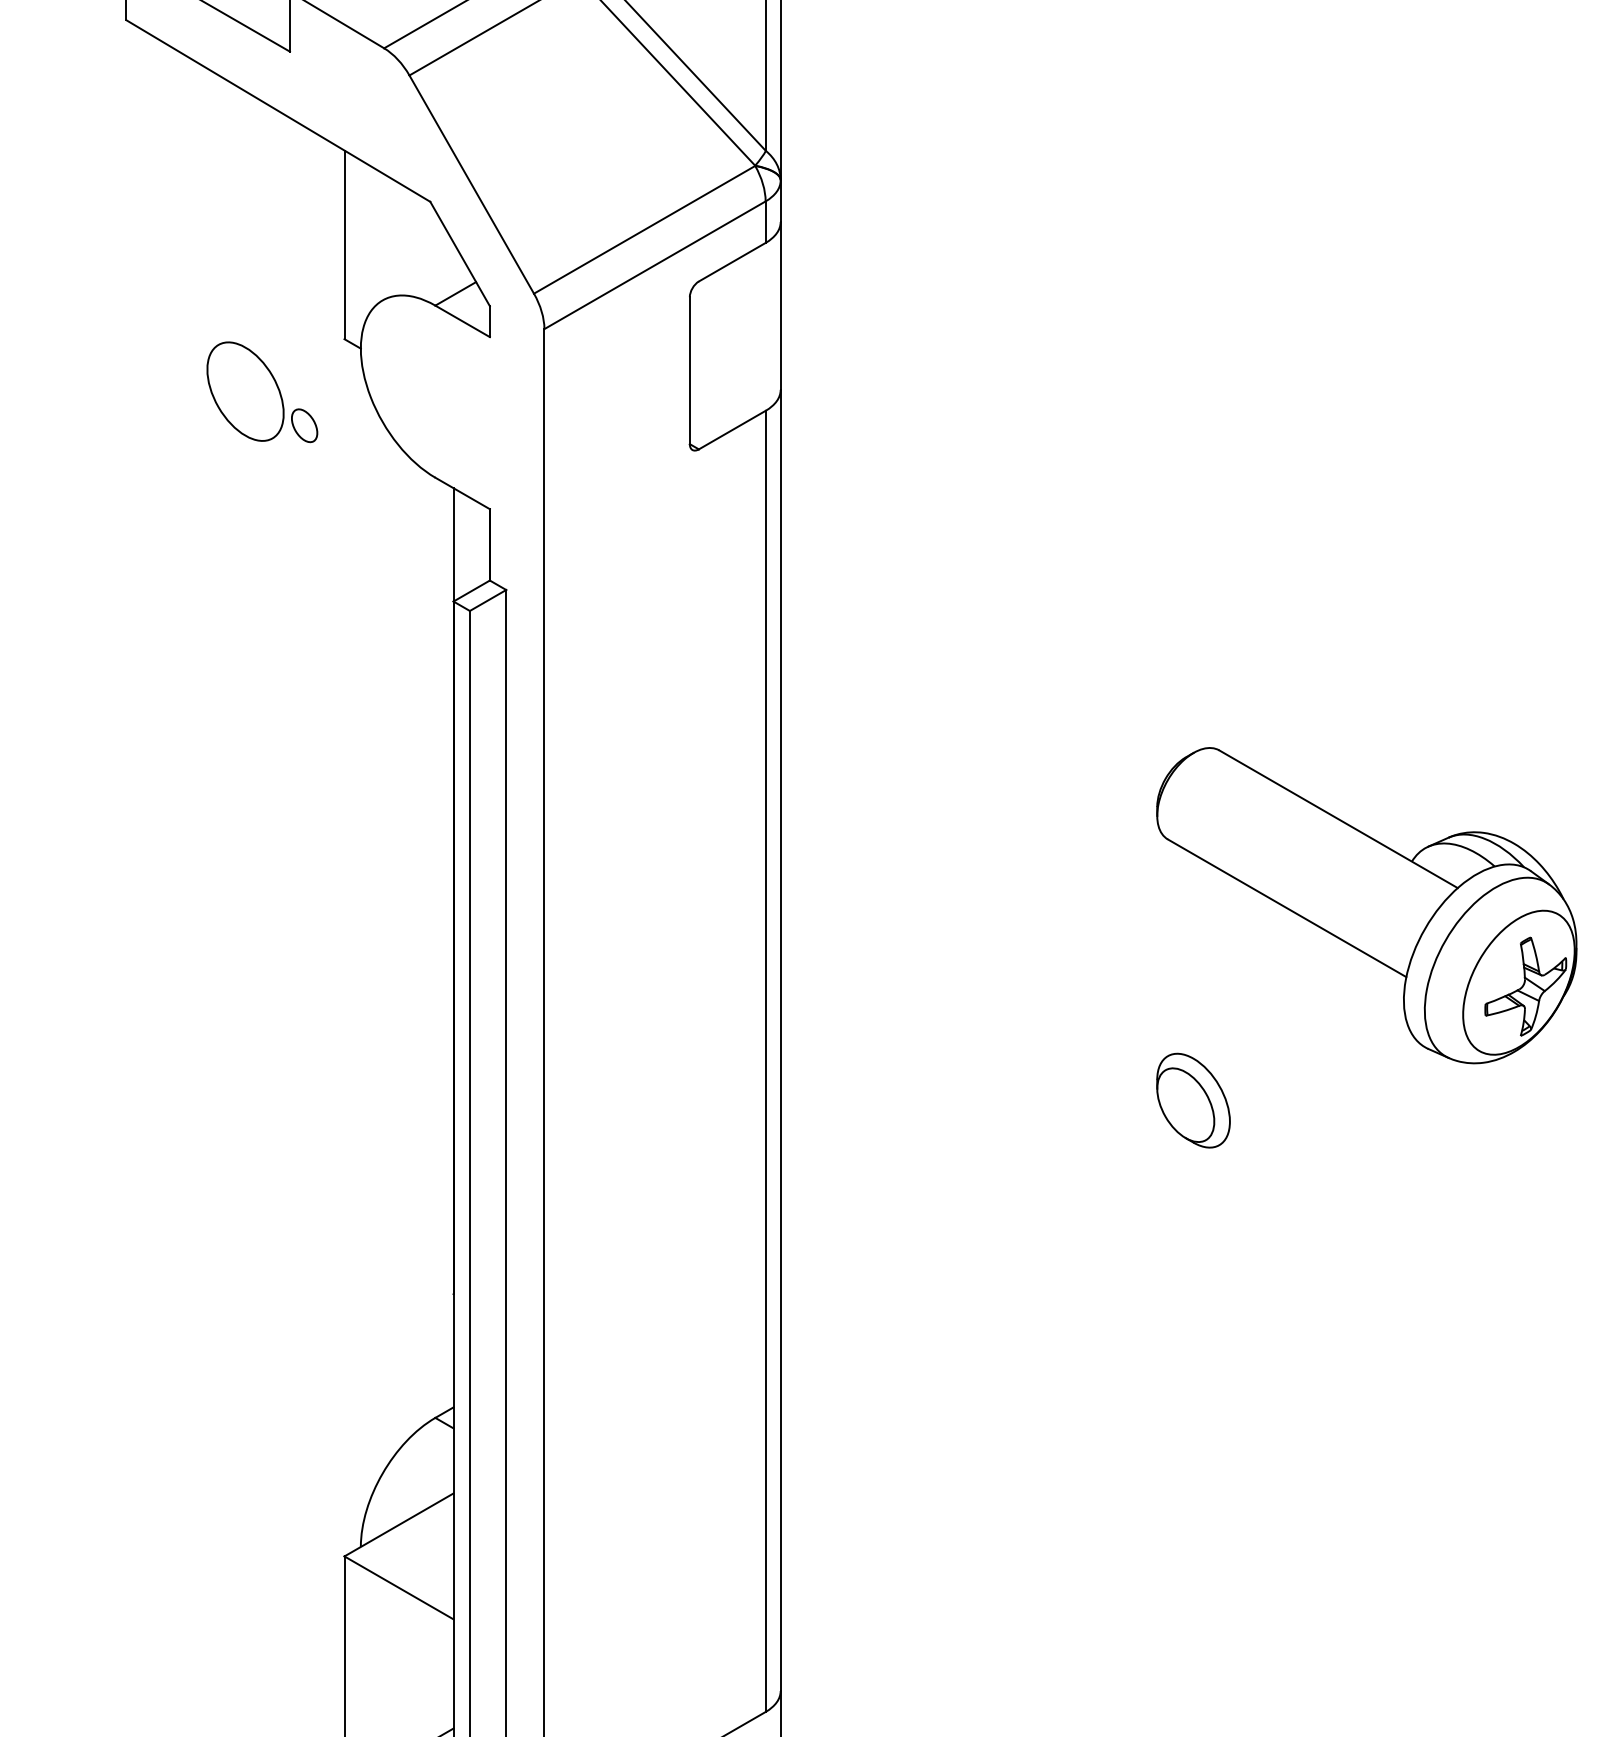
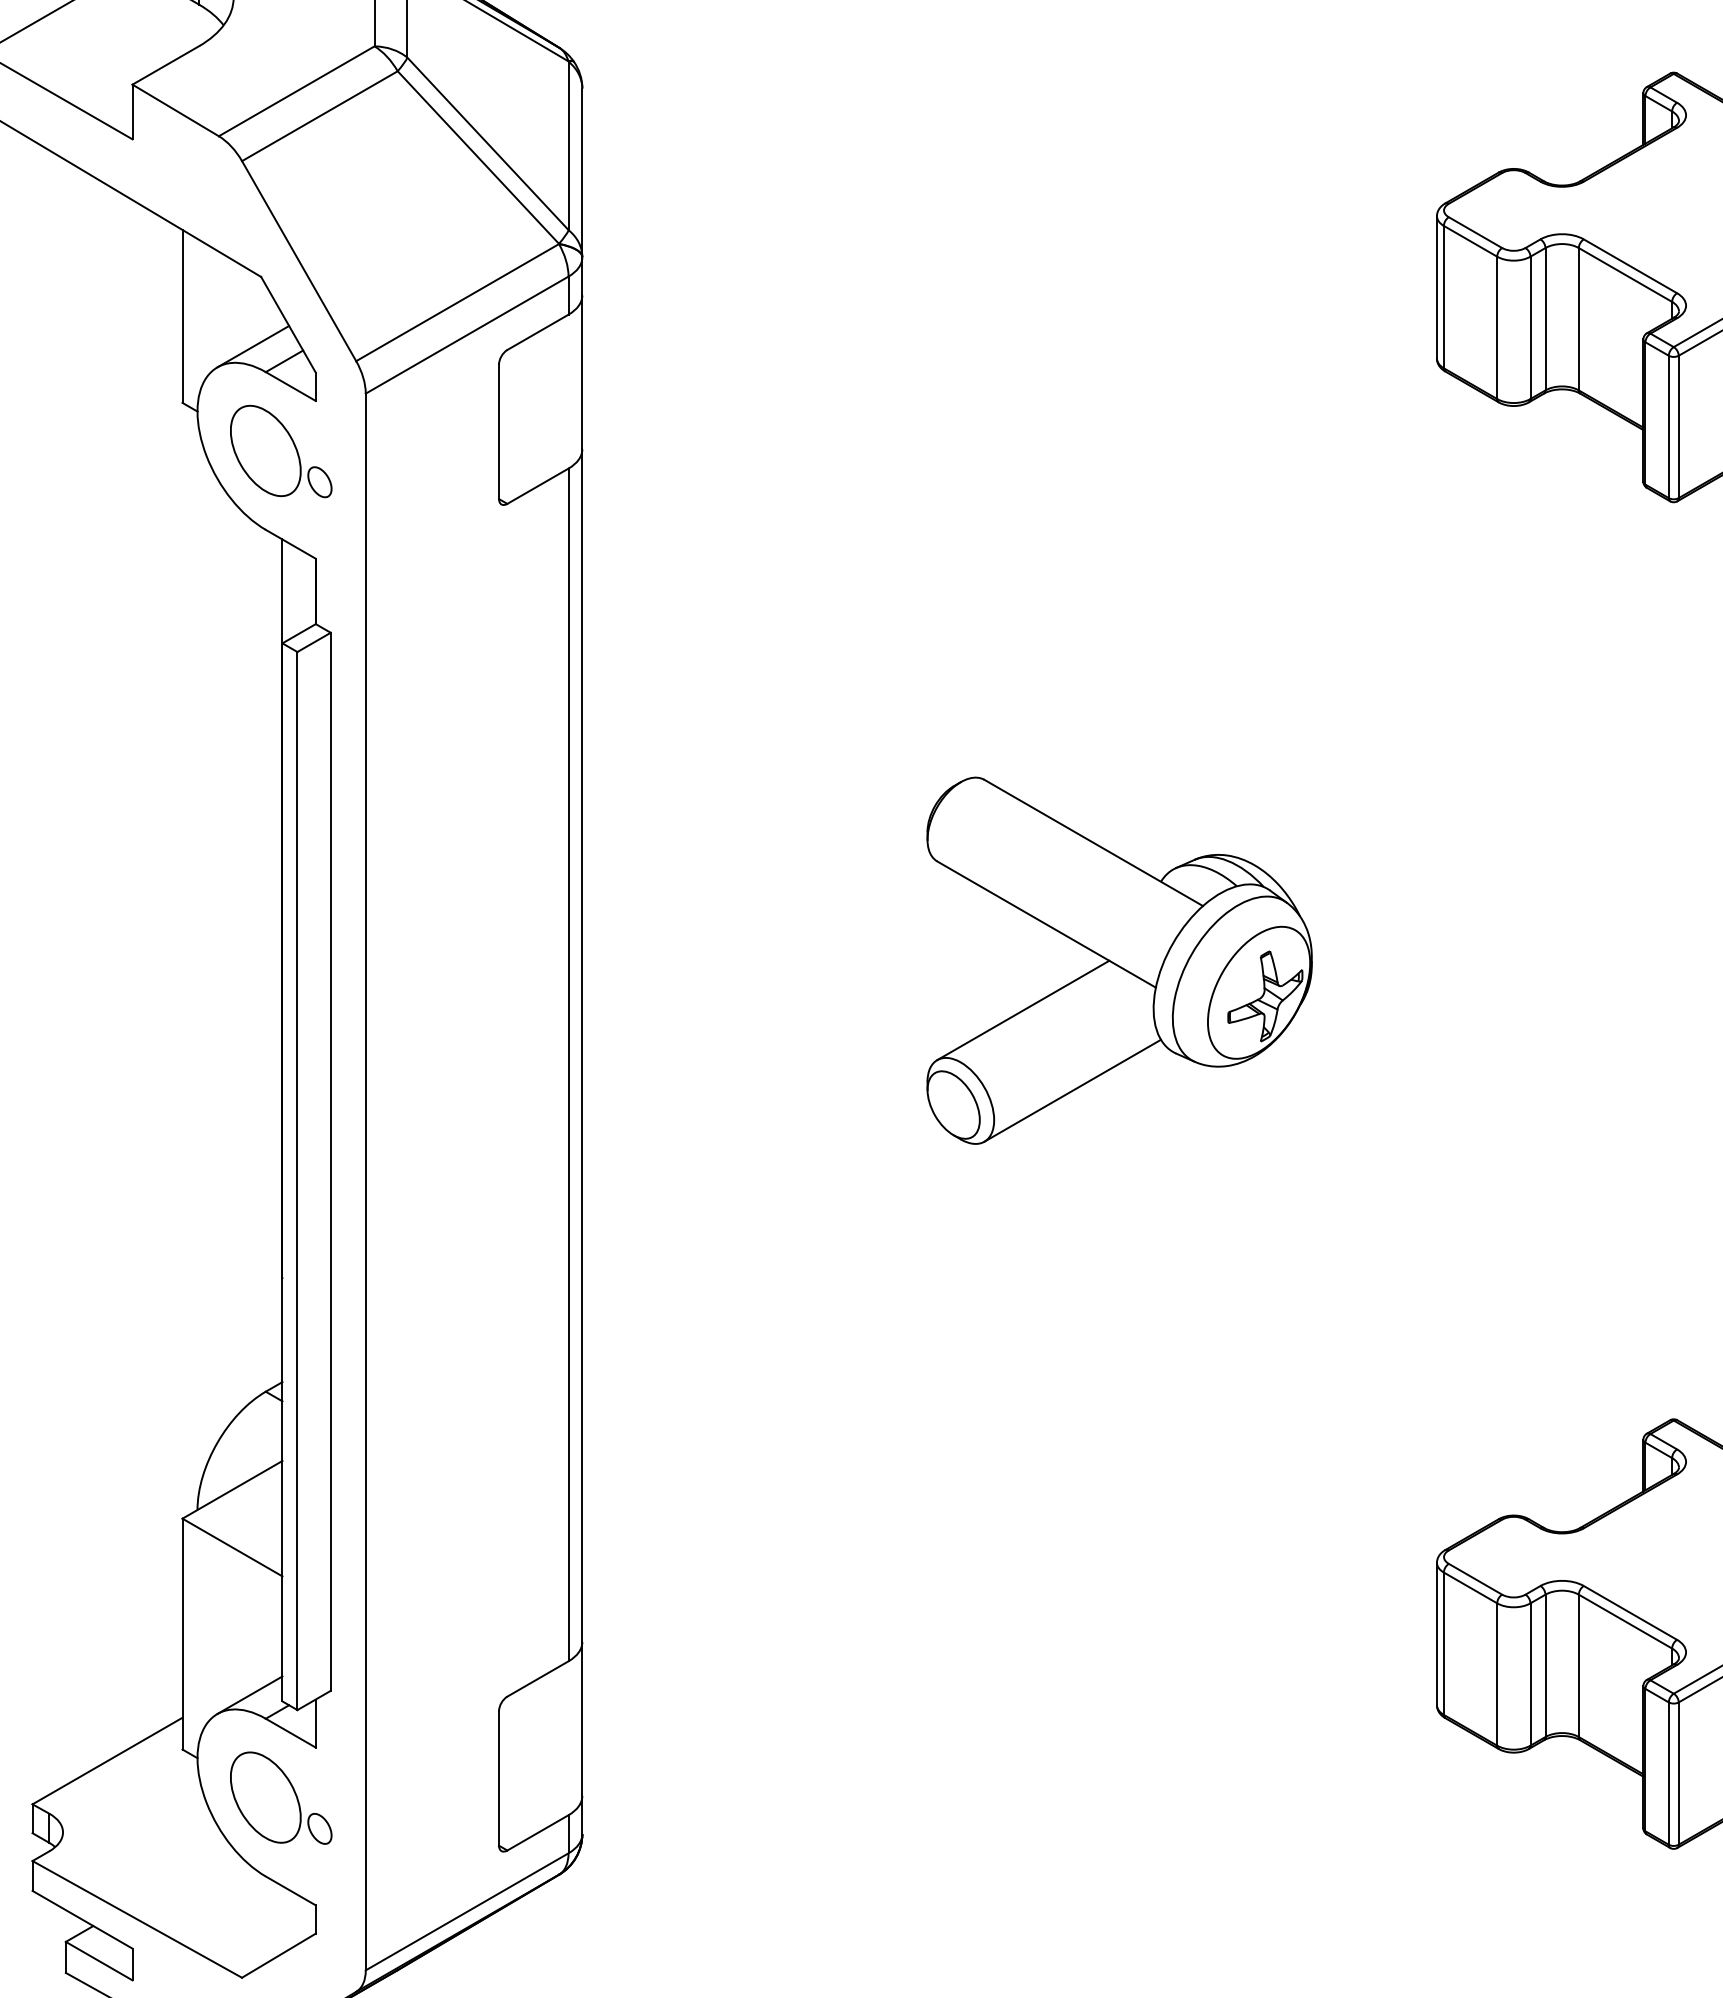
line: (421, 277) -> (253, 346), added
part: (262, 392) -> (281, 451), moved
line: (1261, 1002) -> (1023, 1010), added
line: (1315, 1089) -> (1072, 1090), added

